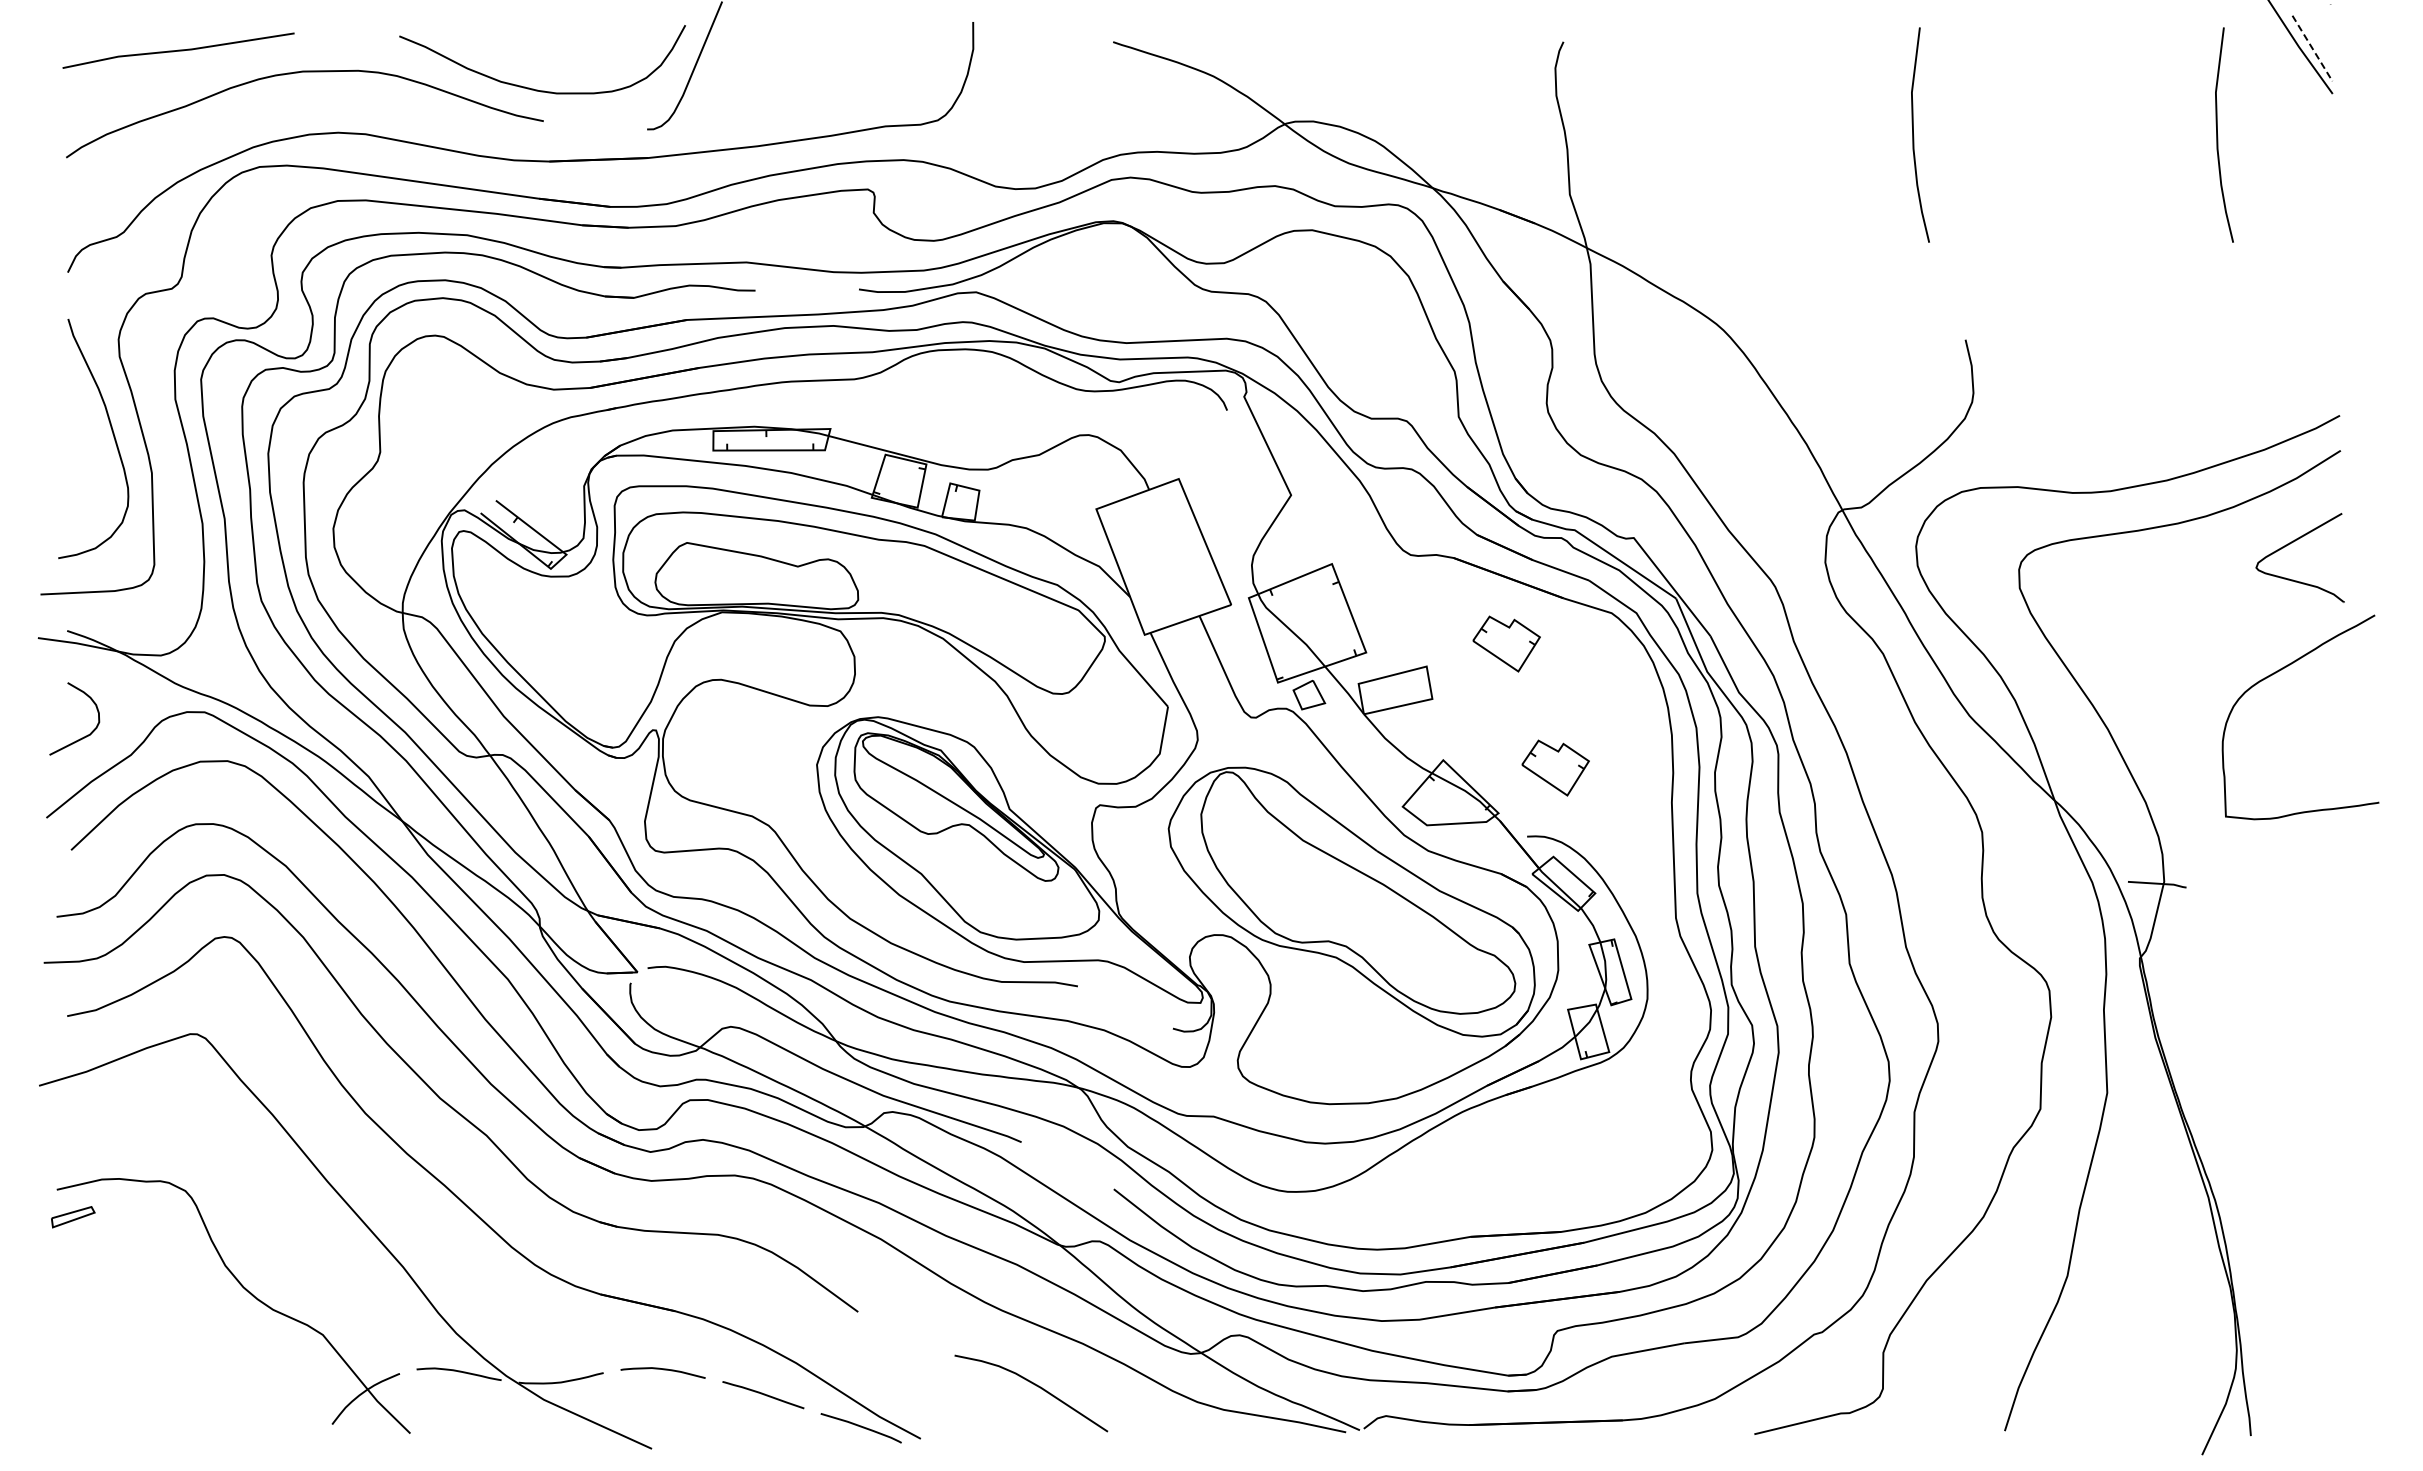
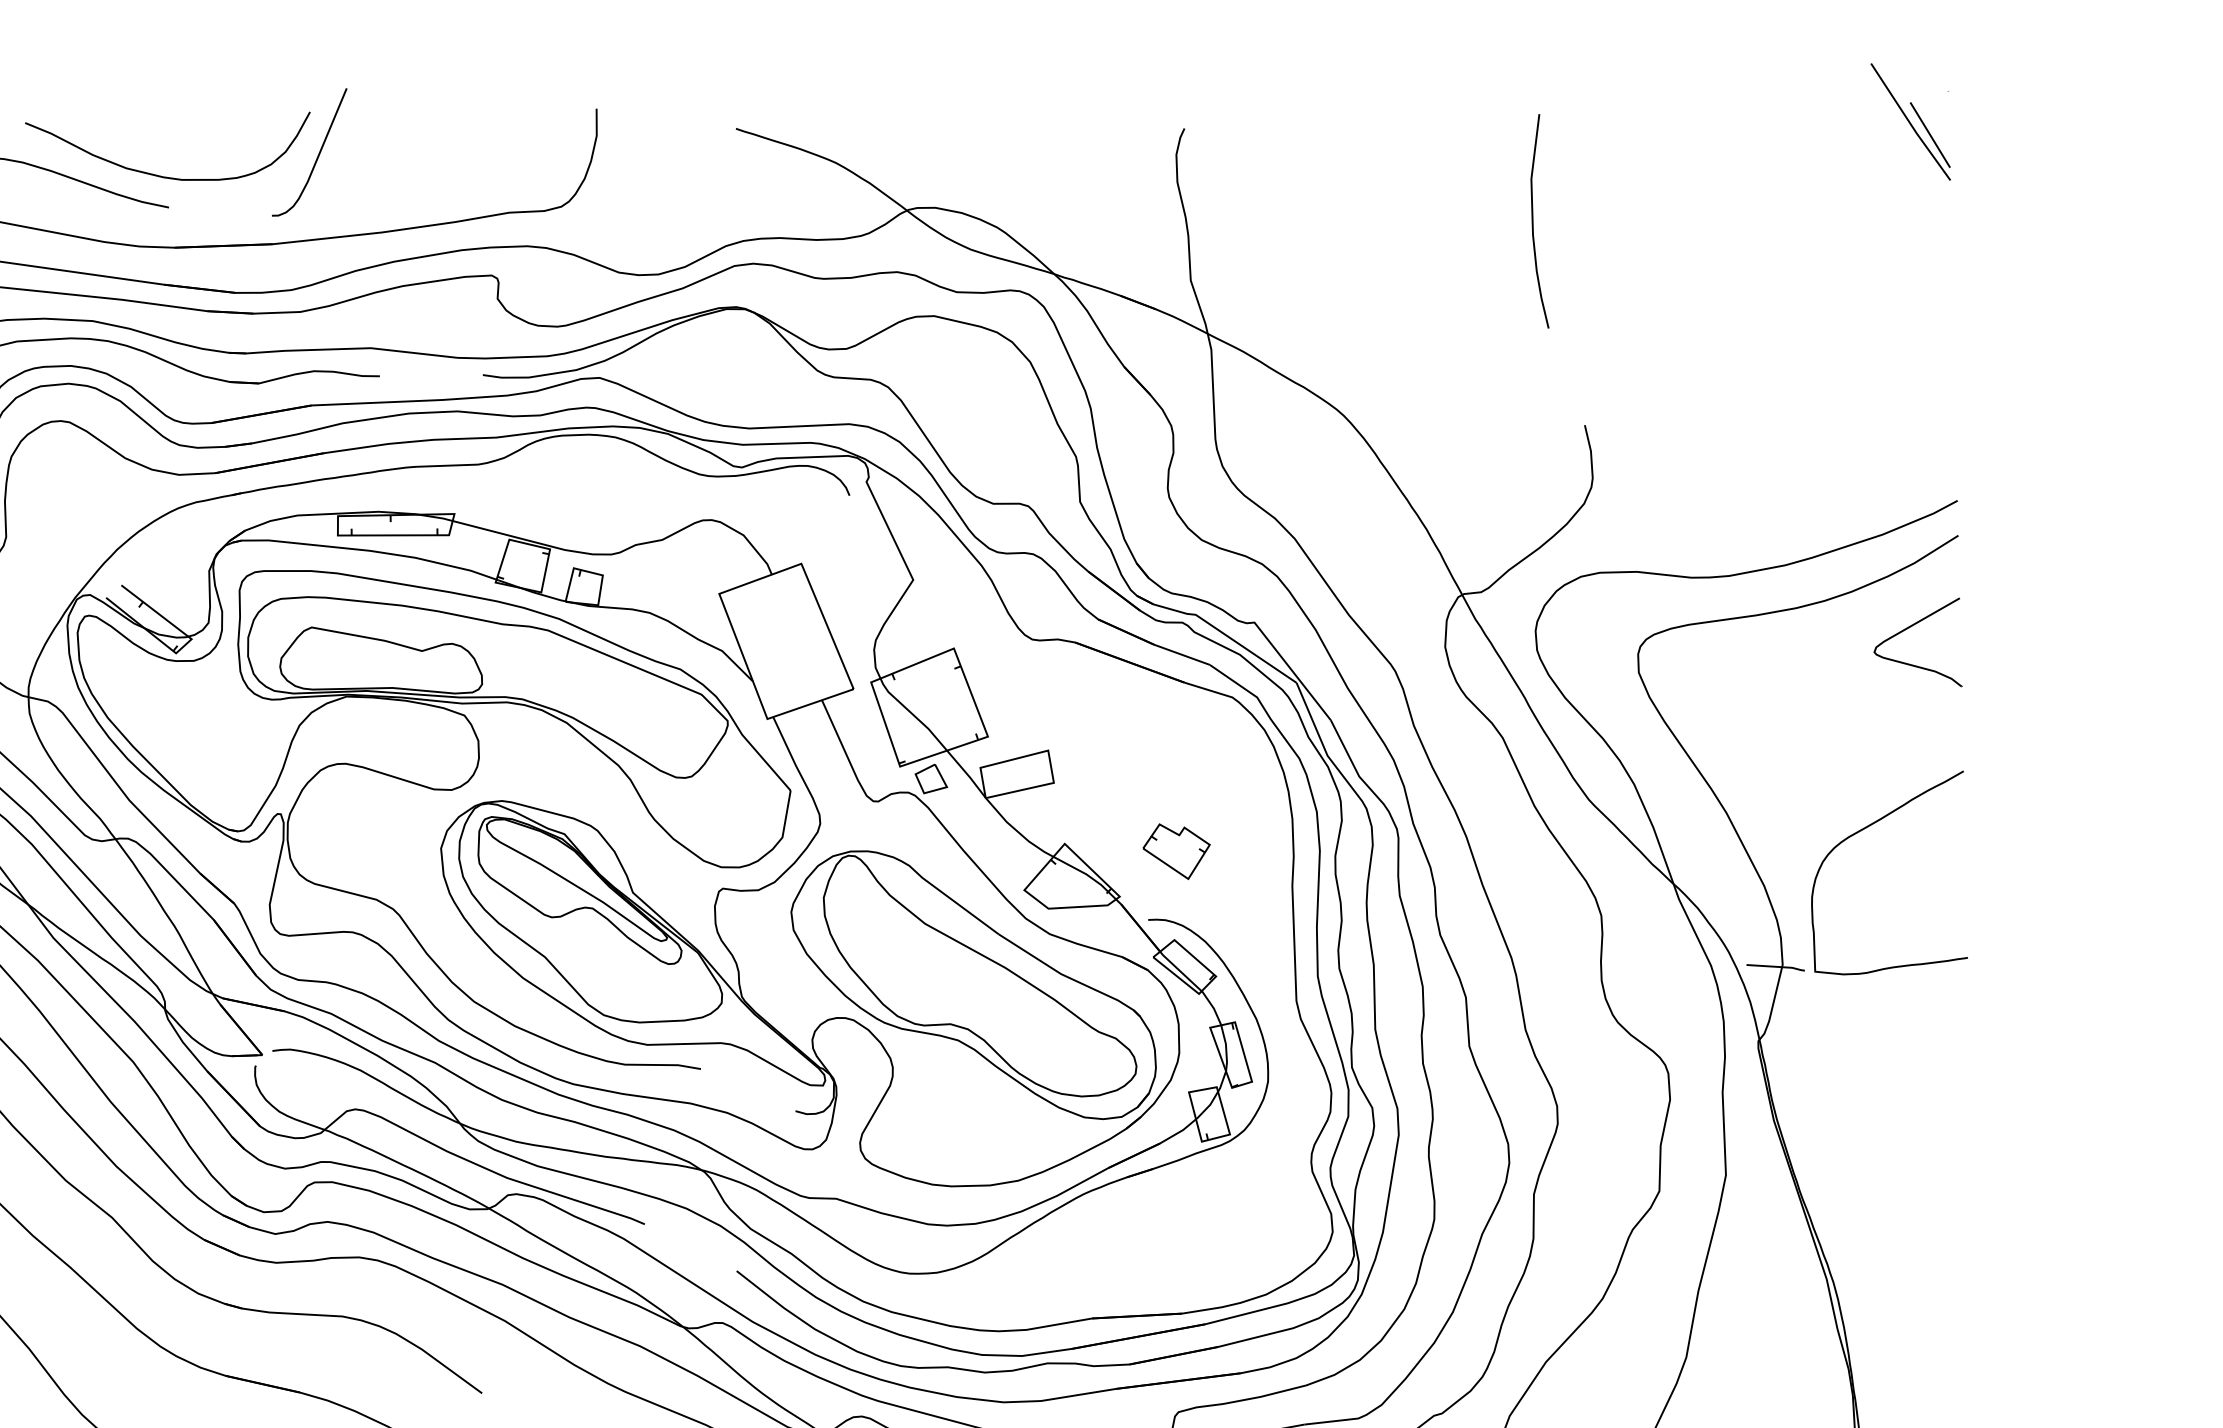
line: (2312, 48) -> (1930, 135), dashed -> solid
curve: (2218, 136) -> (1836, 222), removed
part: (1506, 643) -> (1127, 727), removed
part: (2276, 673) -> (1865, 829), moved

